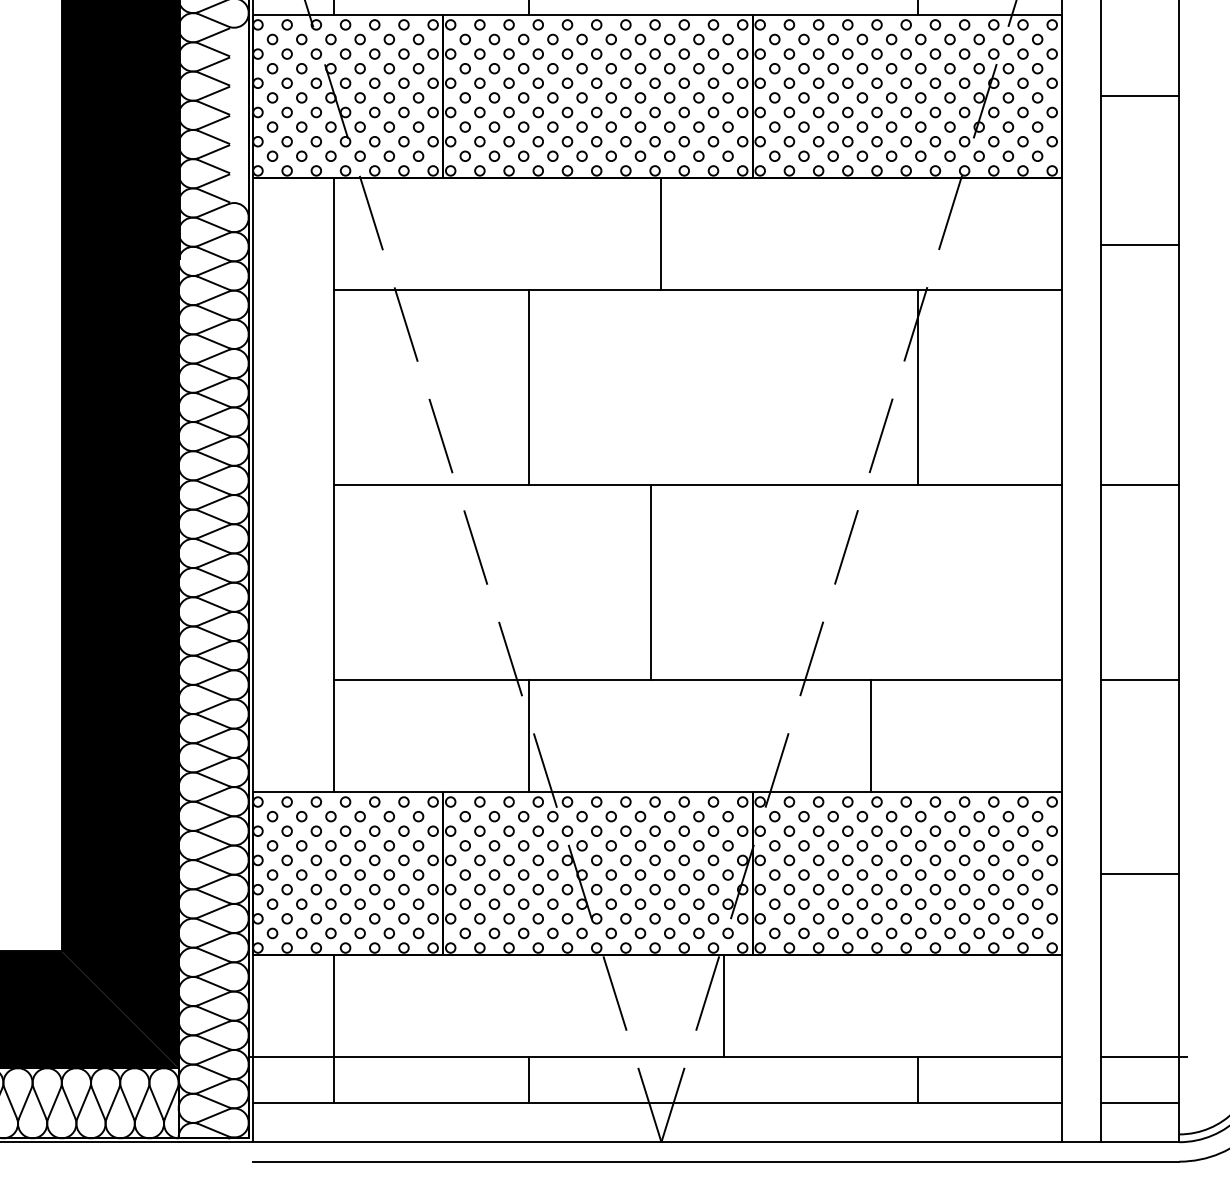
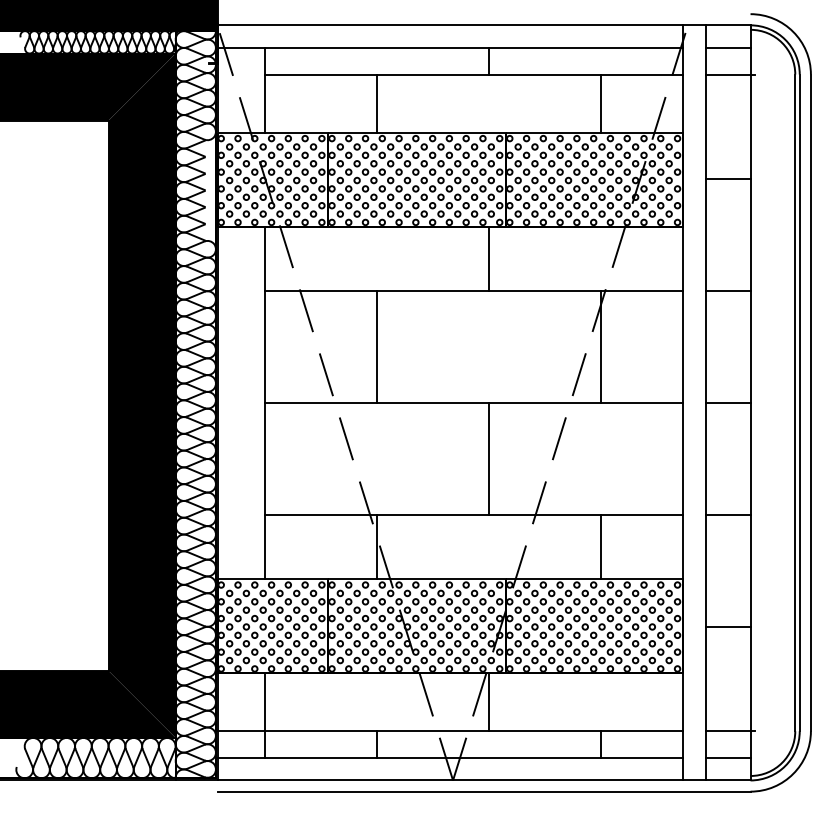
line: (660, 233) -> (488, 258), moved
line: (1139, 245) -> (727, 291), moved
line: (650, 581) -> (488, 458), moved
line: (871, 734) -> (600, 546), moved

